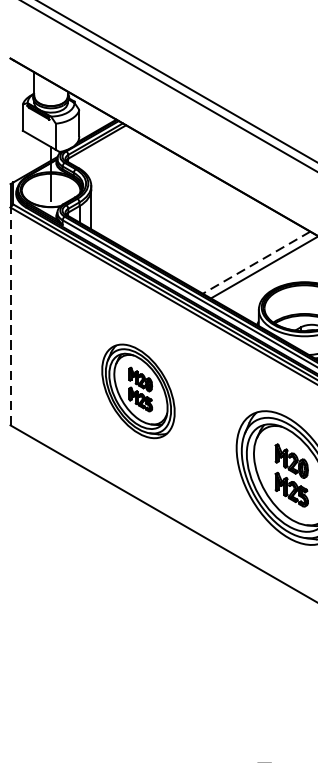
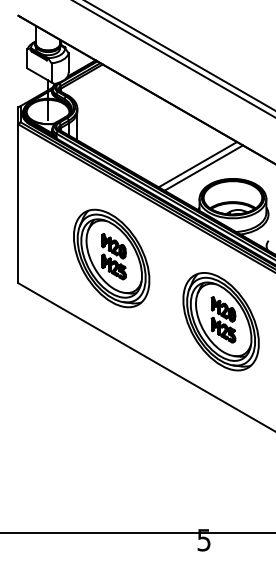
line: (256, 262) -> (197, 164), dashed -> solid
line: (10, 315) -> (18, 203), dashed -> solid
part: (138, 391) -> (111, 258), size x1.43

